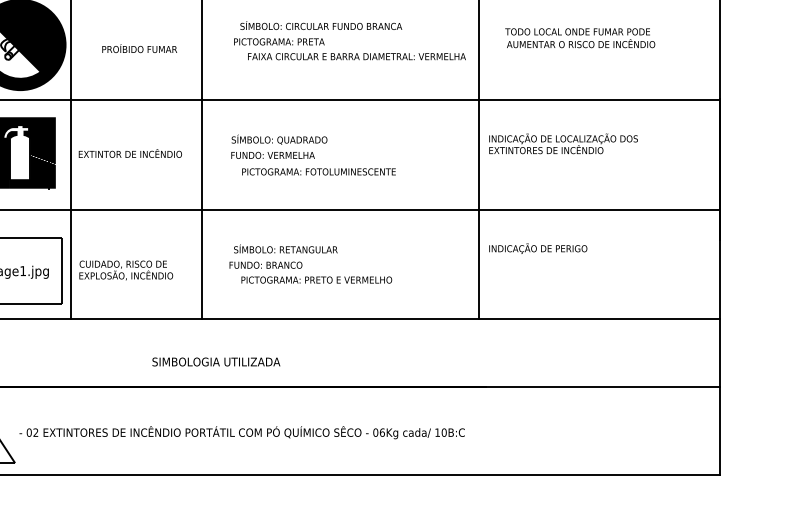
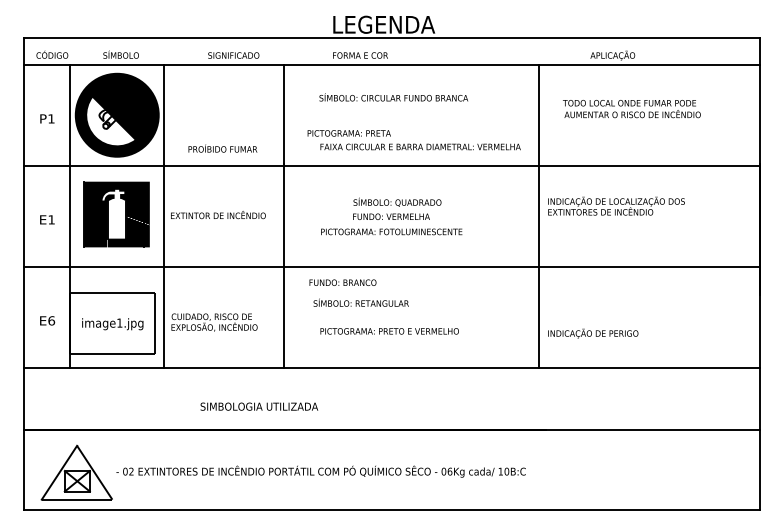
text: (139, 48) -> (222, 148), moved
text: (349, 49) -> (413, 140), moved
text: (279, 146) -> (397, 208), moved
text: (538, 248) -> (593, 333), moved
text: (265, 264) -> (342, 282), moved
text: (216, 361) -> (259, 406), moved

